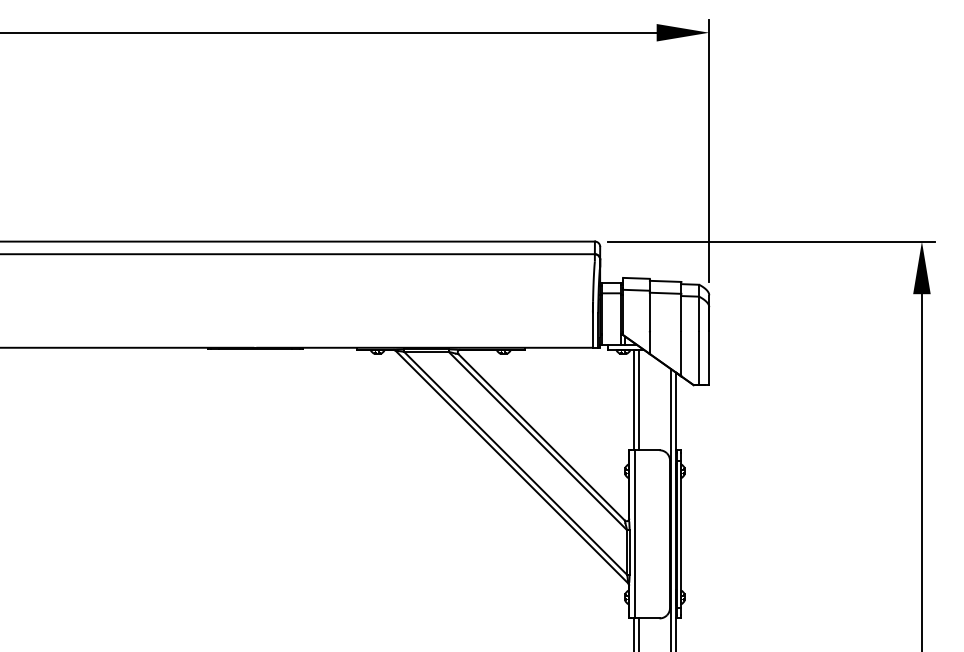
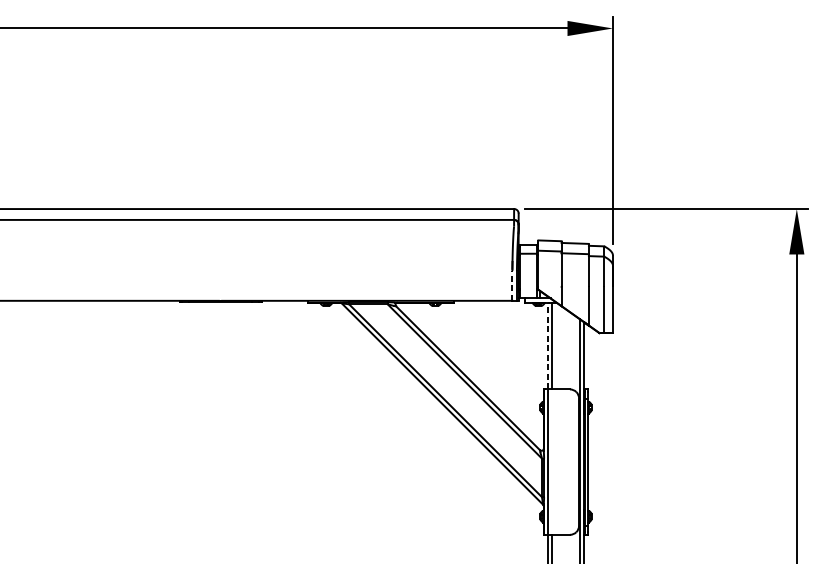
line: (592, 330) -> (512, 285), solid -> dashed
line: (633, 399) -> (547, 345), solid -> dashed

